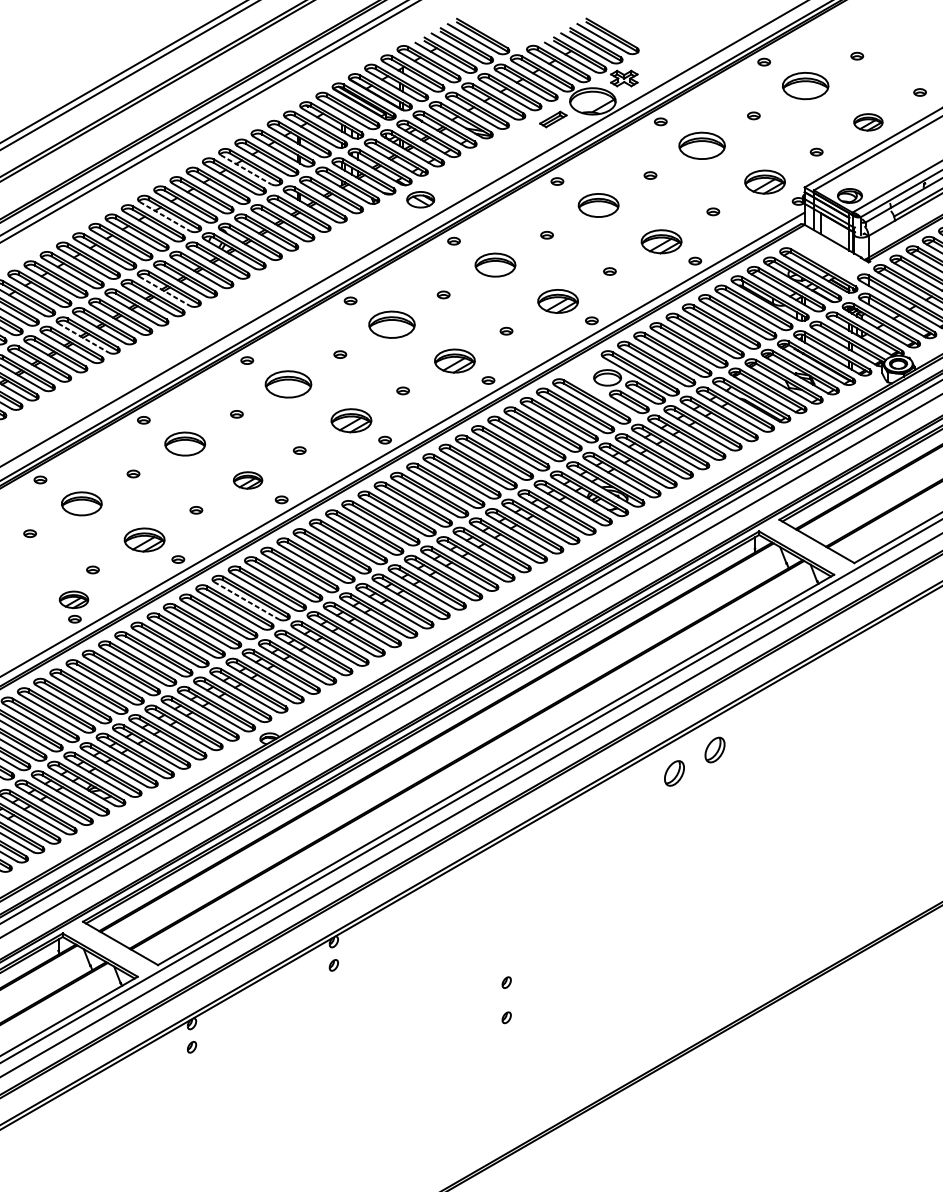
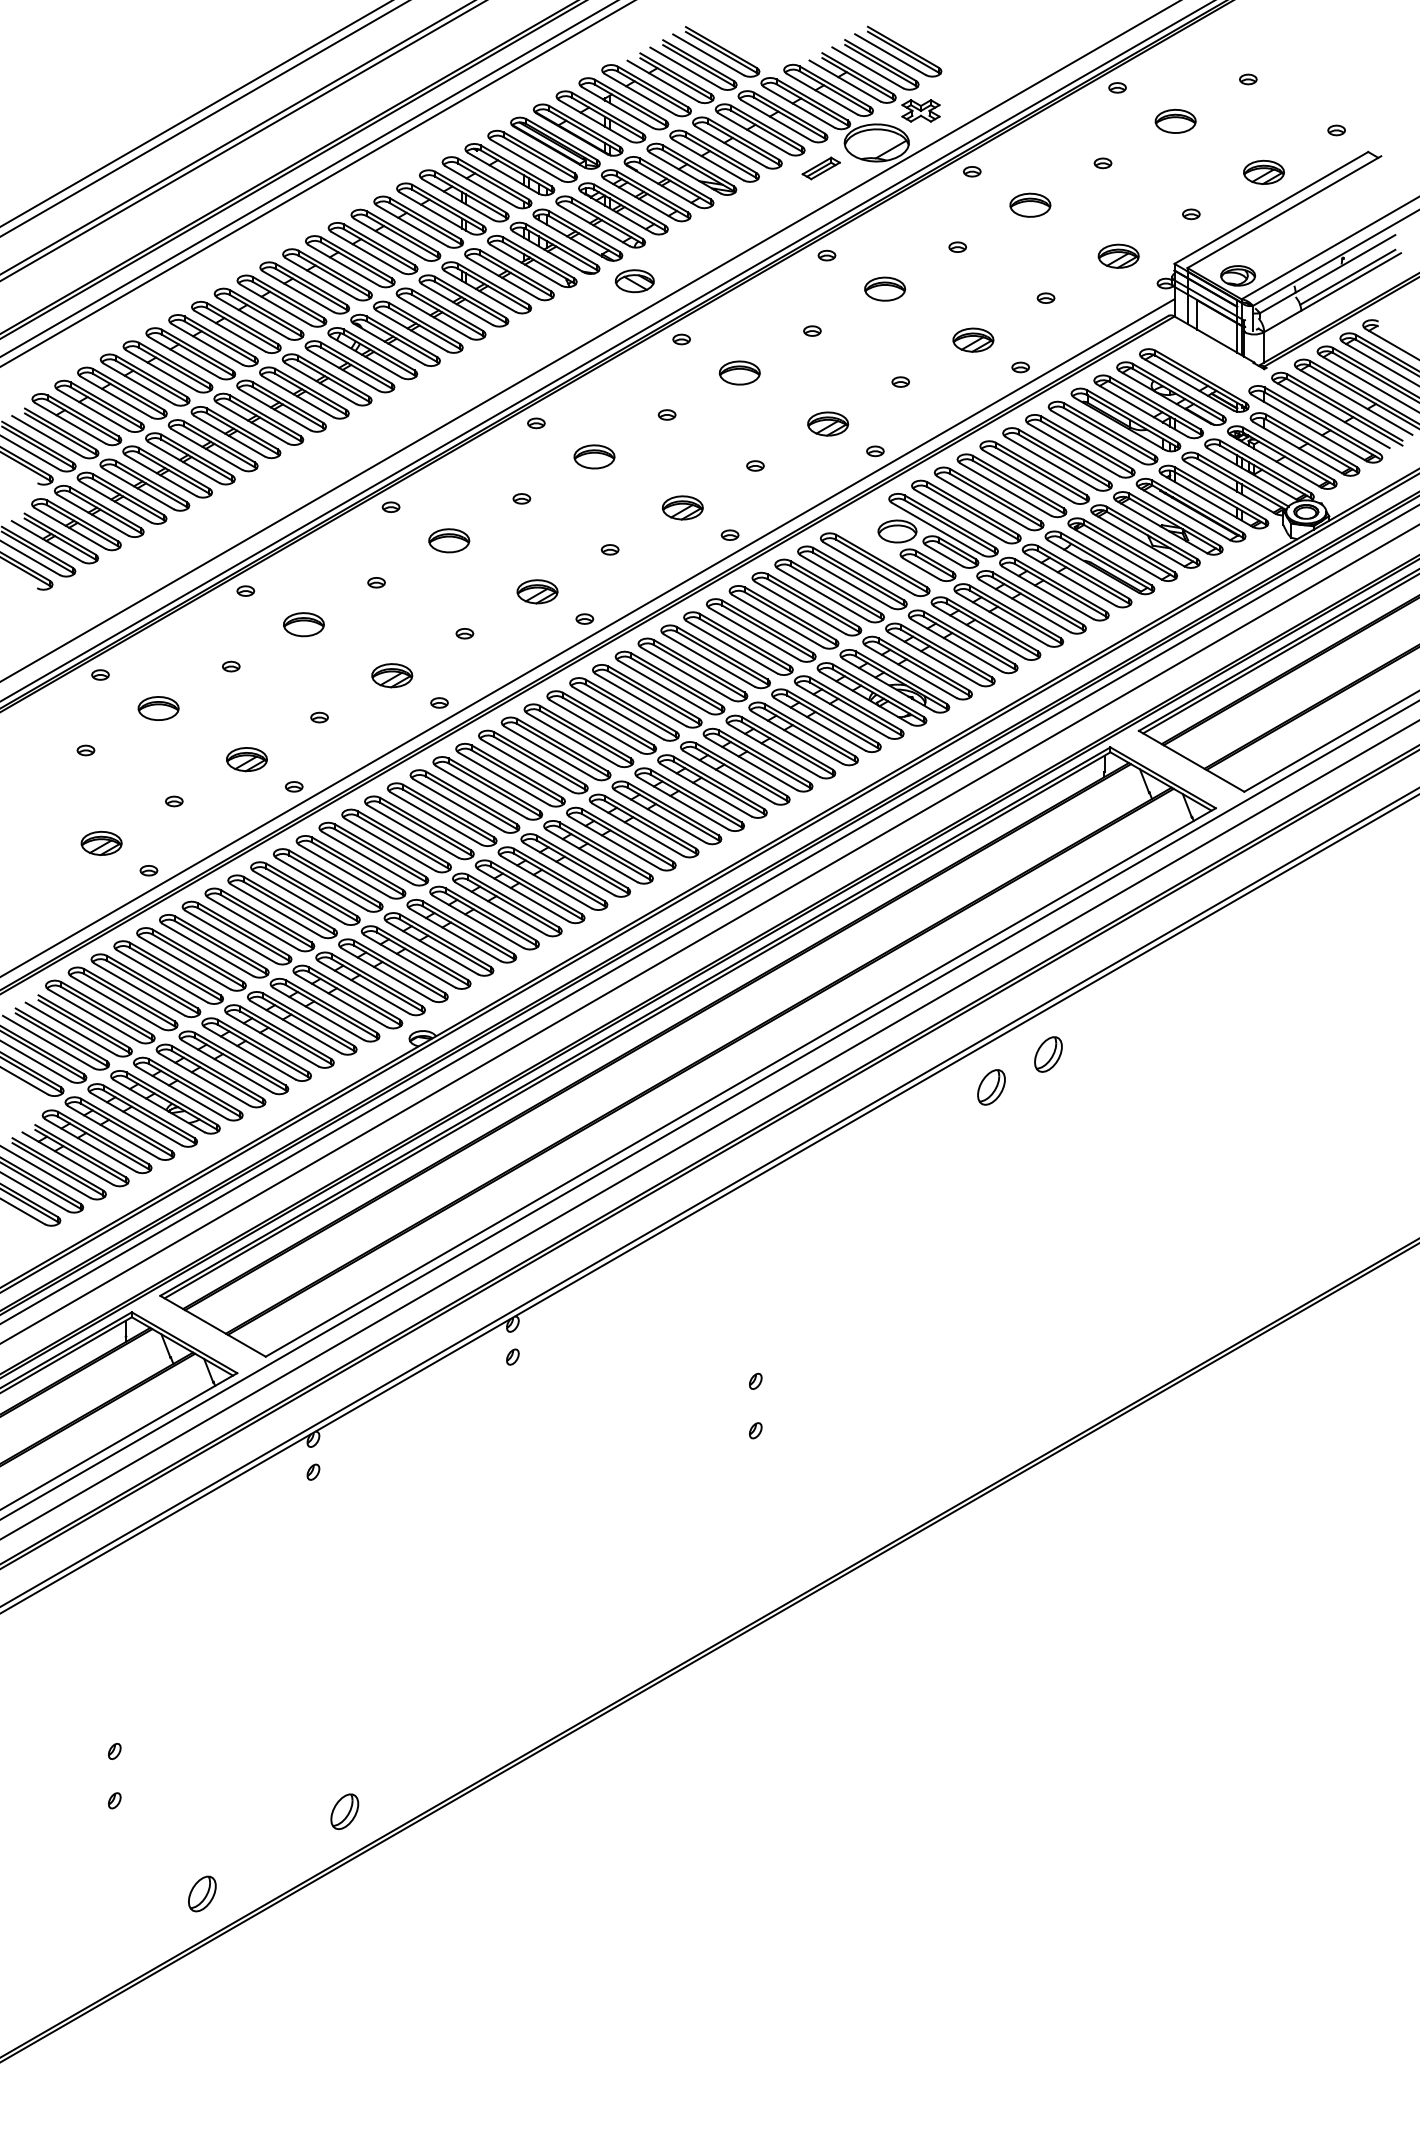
part: (805, 86) -> (1175, 121), size x0.62
part: (702, 145) -> (1030, 204), size x0.62
line: (246, 170) -> (389, 239), dashed -> solid
part: (764, 181) -> (1118, 255), size x0.71
part: (599, 204) -> (885, 288), size x0.71
line: (164, 216) -> (275, 304), dashed -> solid
part: (661, 241) -> (973, 339), size x0.71
part: (495, 264) -> (739, 372), size x0.71
line: (164, 291) -> (275, 409), dashed -> solid
part: (558, 301) -> (828, 423), size x0.71
part: (391, 324) -> (594, 456), size x0.62
line: (83, 338) -> (161, 475), dashed -> solid
part: (454, 360) -> (682, 507), size x0.71
part: (288, 384) -> (449, 540), size x0.62
part: (351, 420) -> (537, 591), size x0.71
part: (184, 444) -> (303, 624), size x0.71
part: (81, 503) -> (158, 708), size x0.71
part: (144, 540) -> (246, 759), size x0.71
part: (73, 599) -> (101, 843), moved
line: (246, 600) -> (390, 844), dashed -> solid

